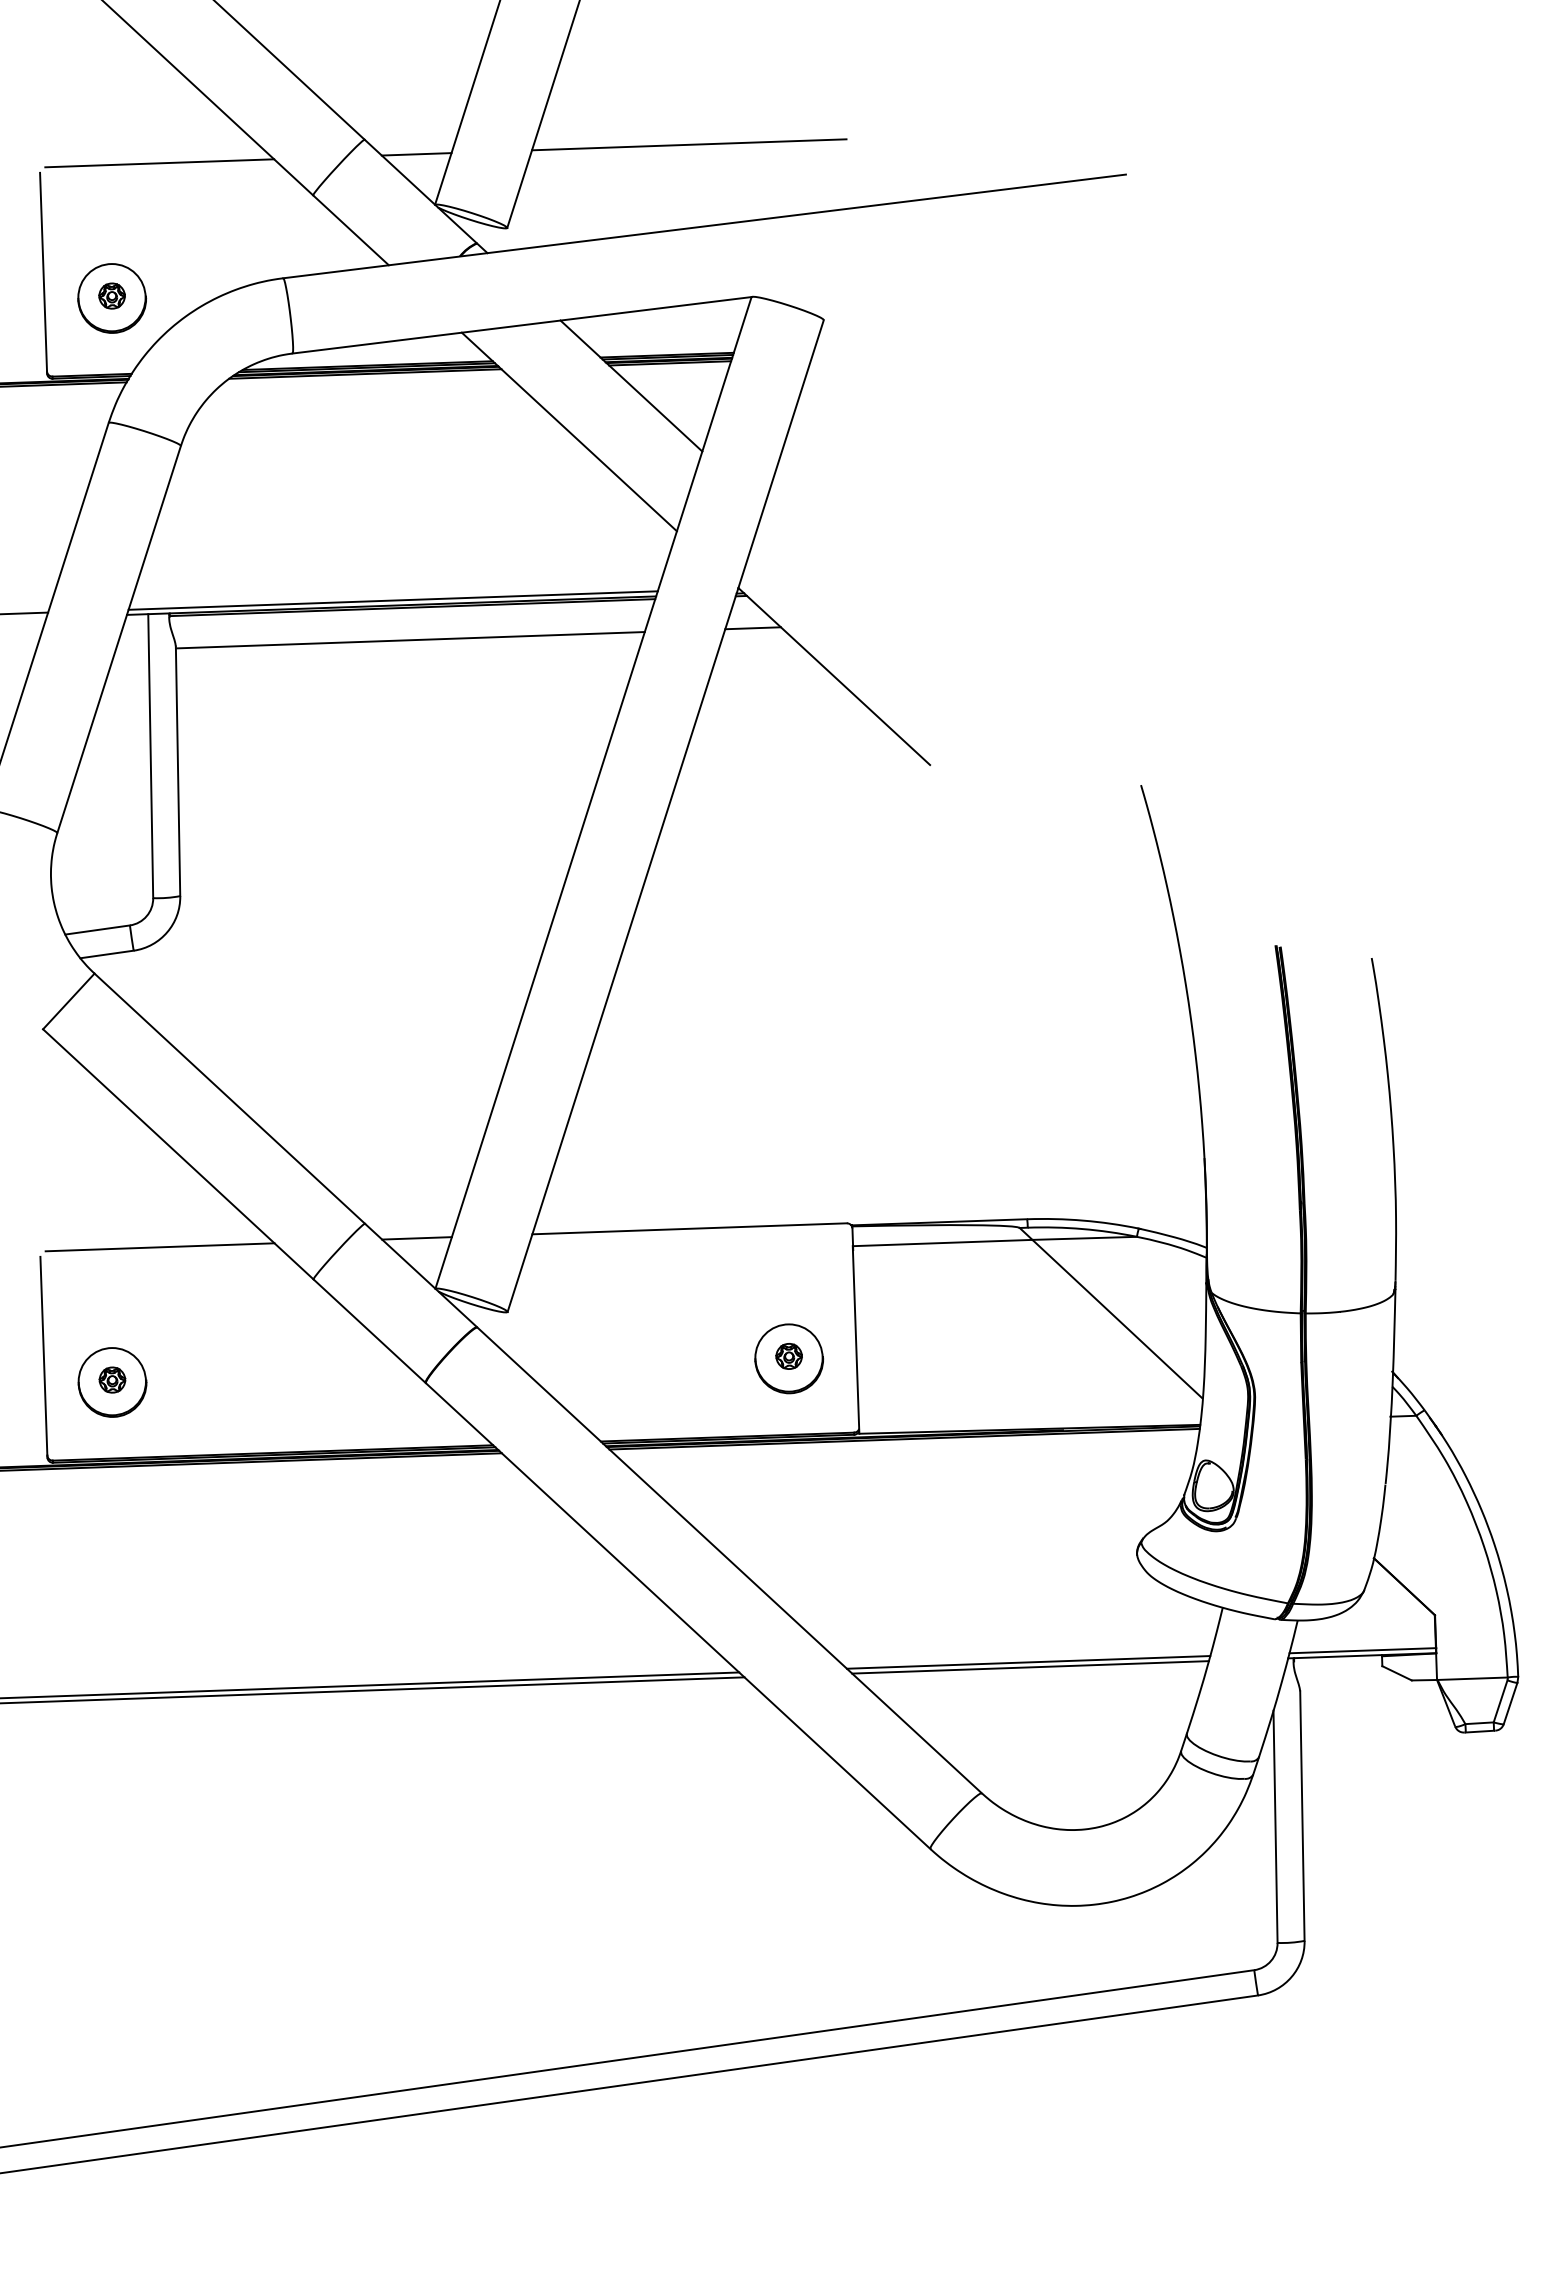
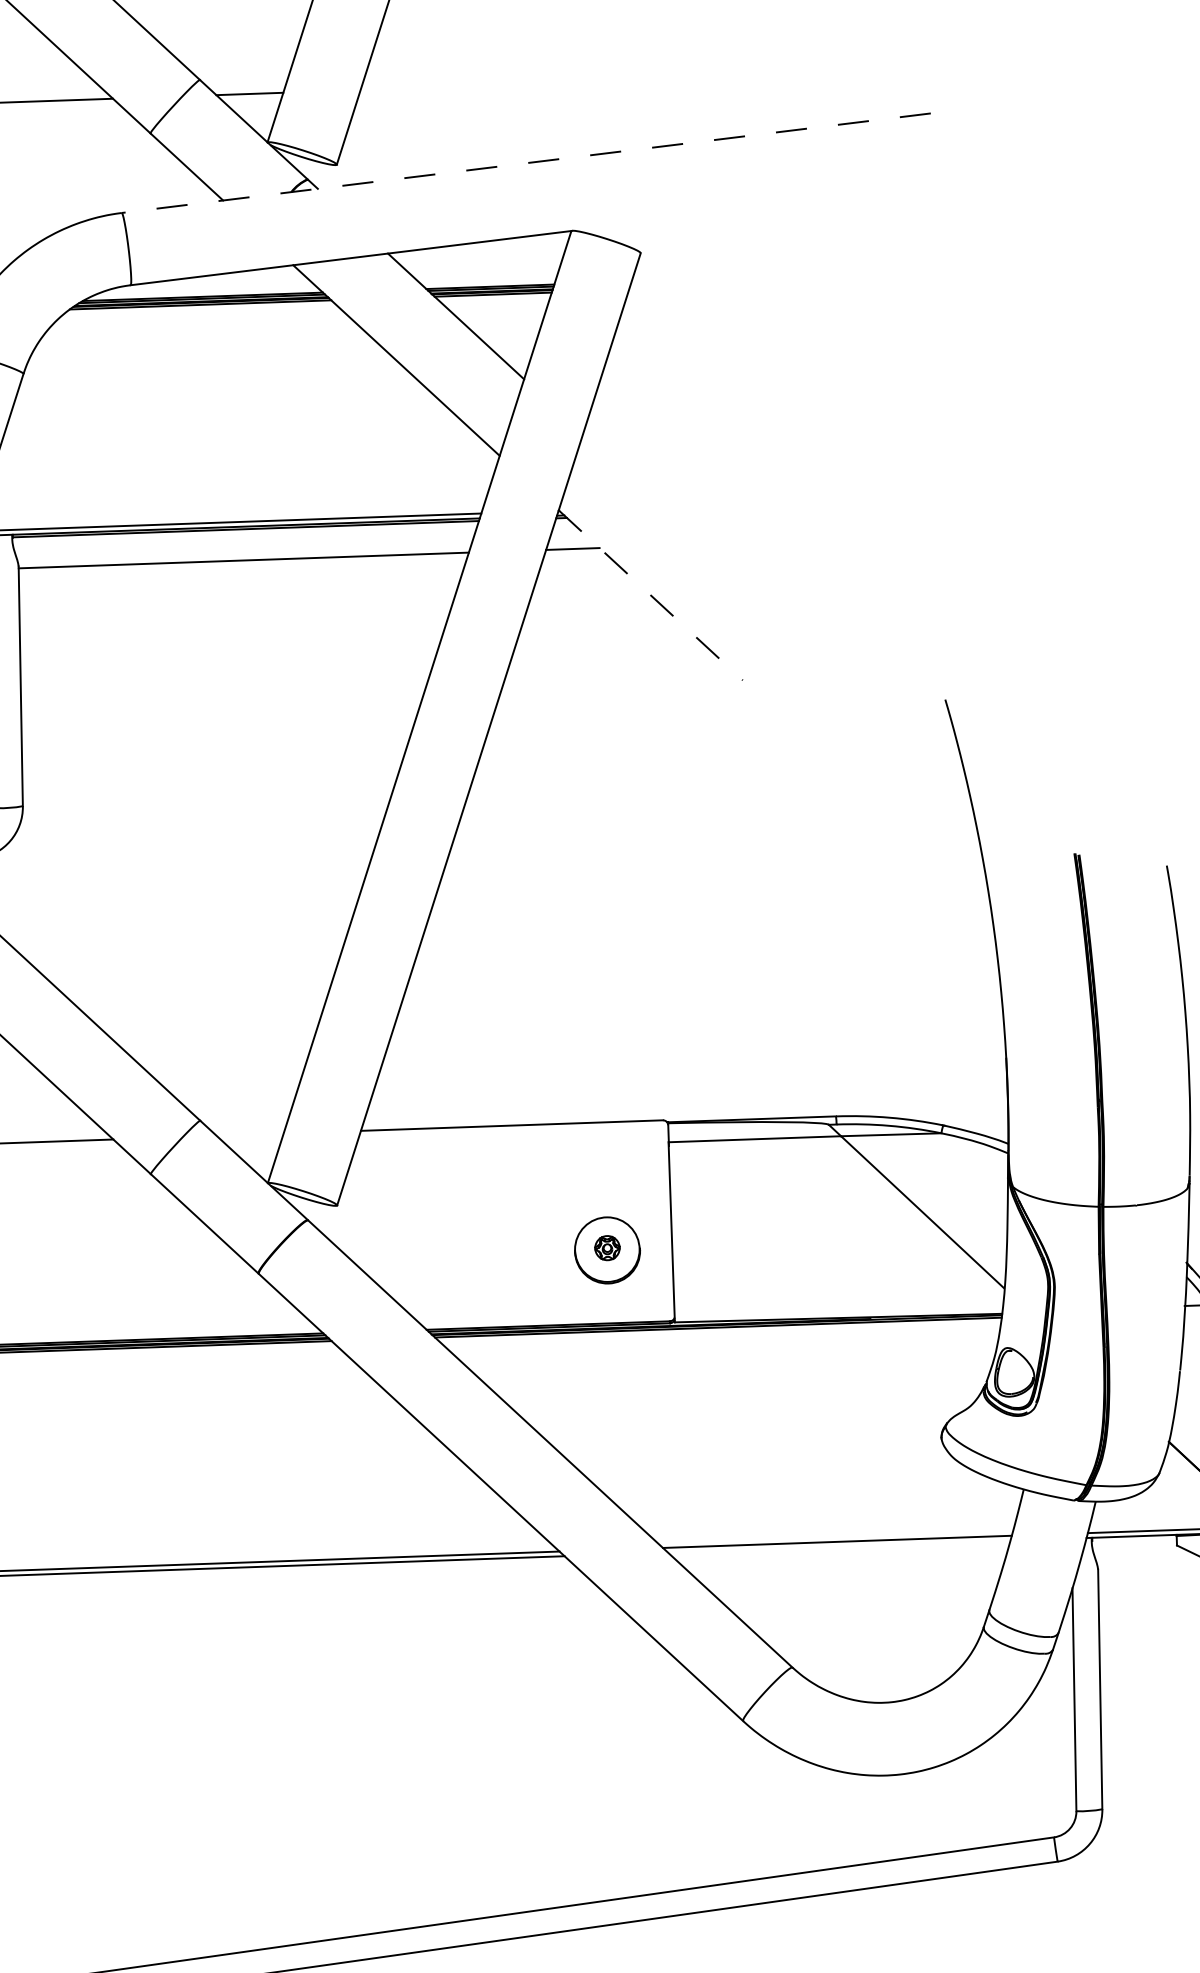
line: (689, 144) -> (511, 84), removed
line: (704, 226) -> (526, 163), solid -> dashed
line: (834, 676) -> (651, 595), solid -> dashed
line: (416, 1238) -> (249, 1134), removed
line: (1030, 1667) -> (839, 1546), removed

